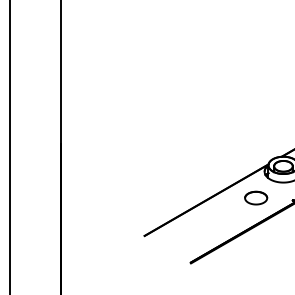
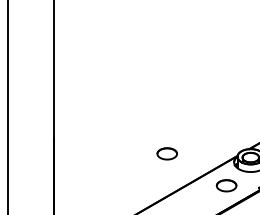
part: (189, 161) -> (167, 153), added

